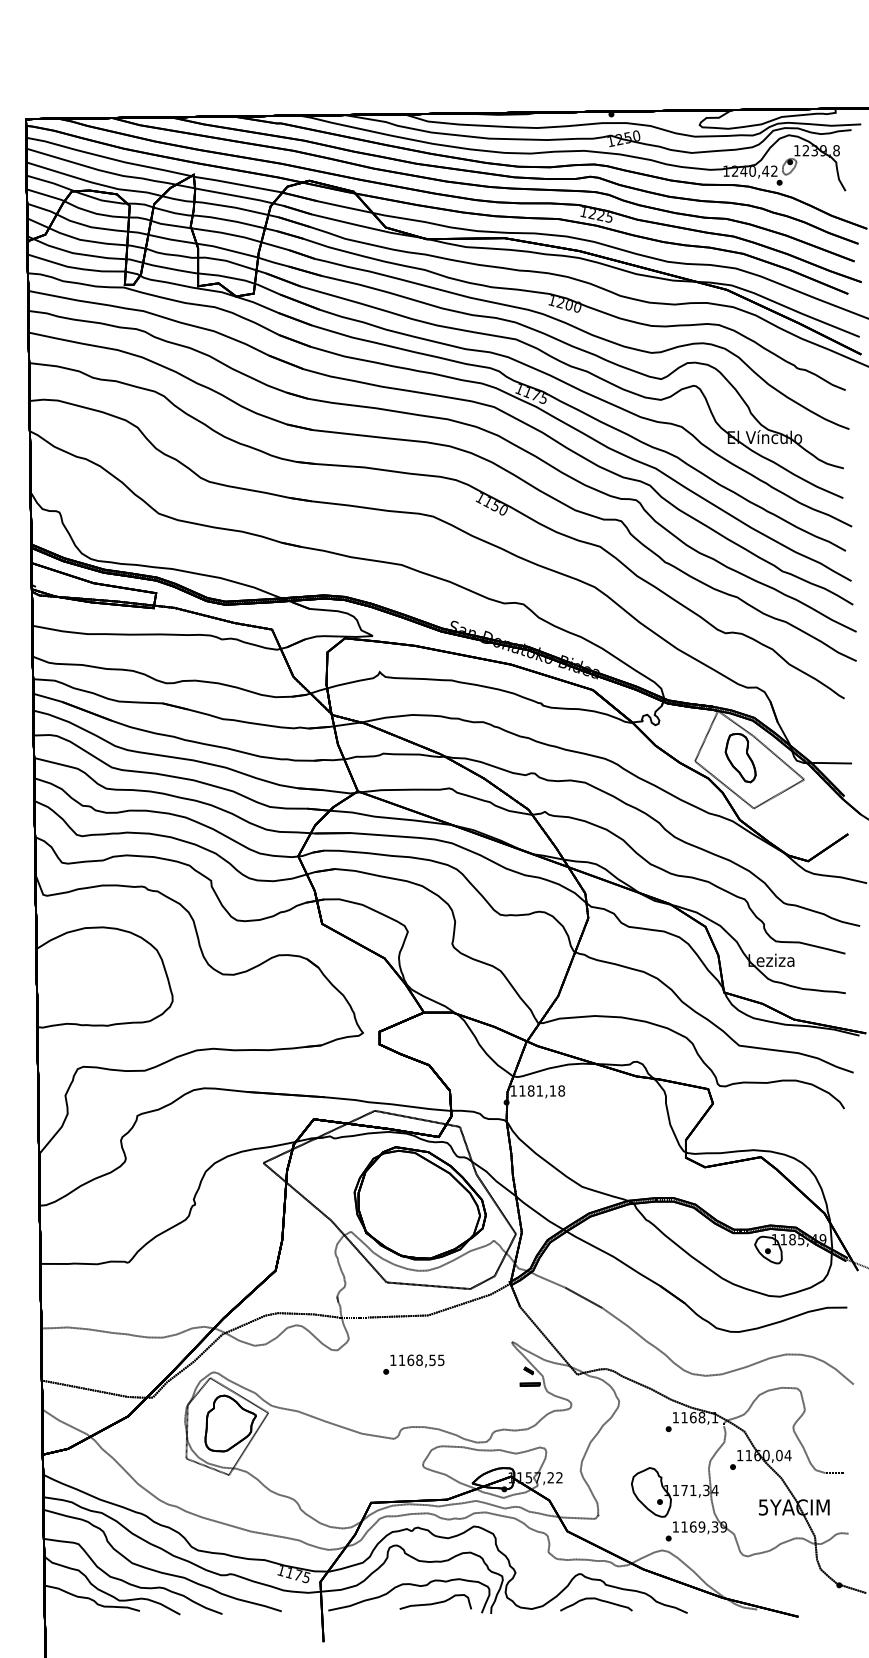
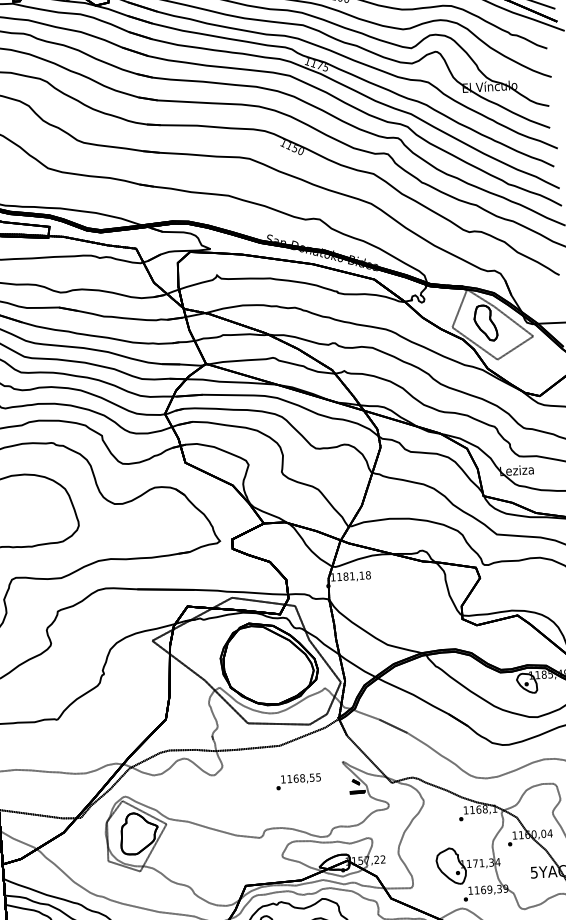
text: (413, 1364) -> (298, 781), moved

